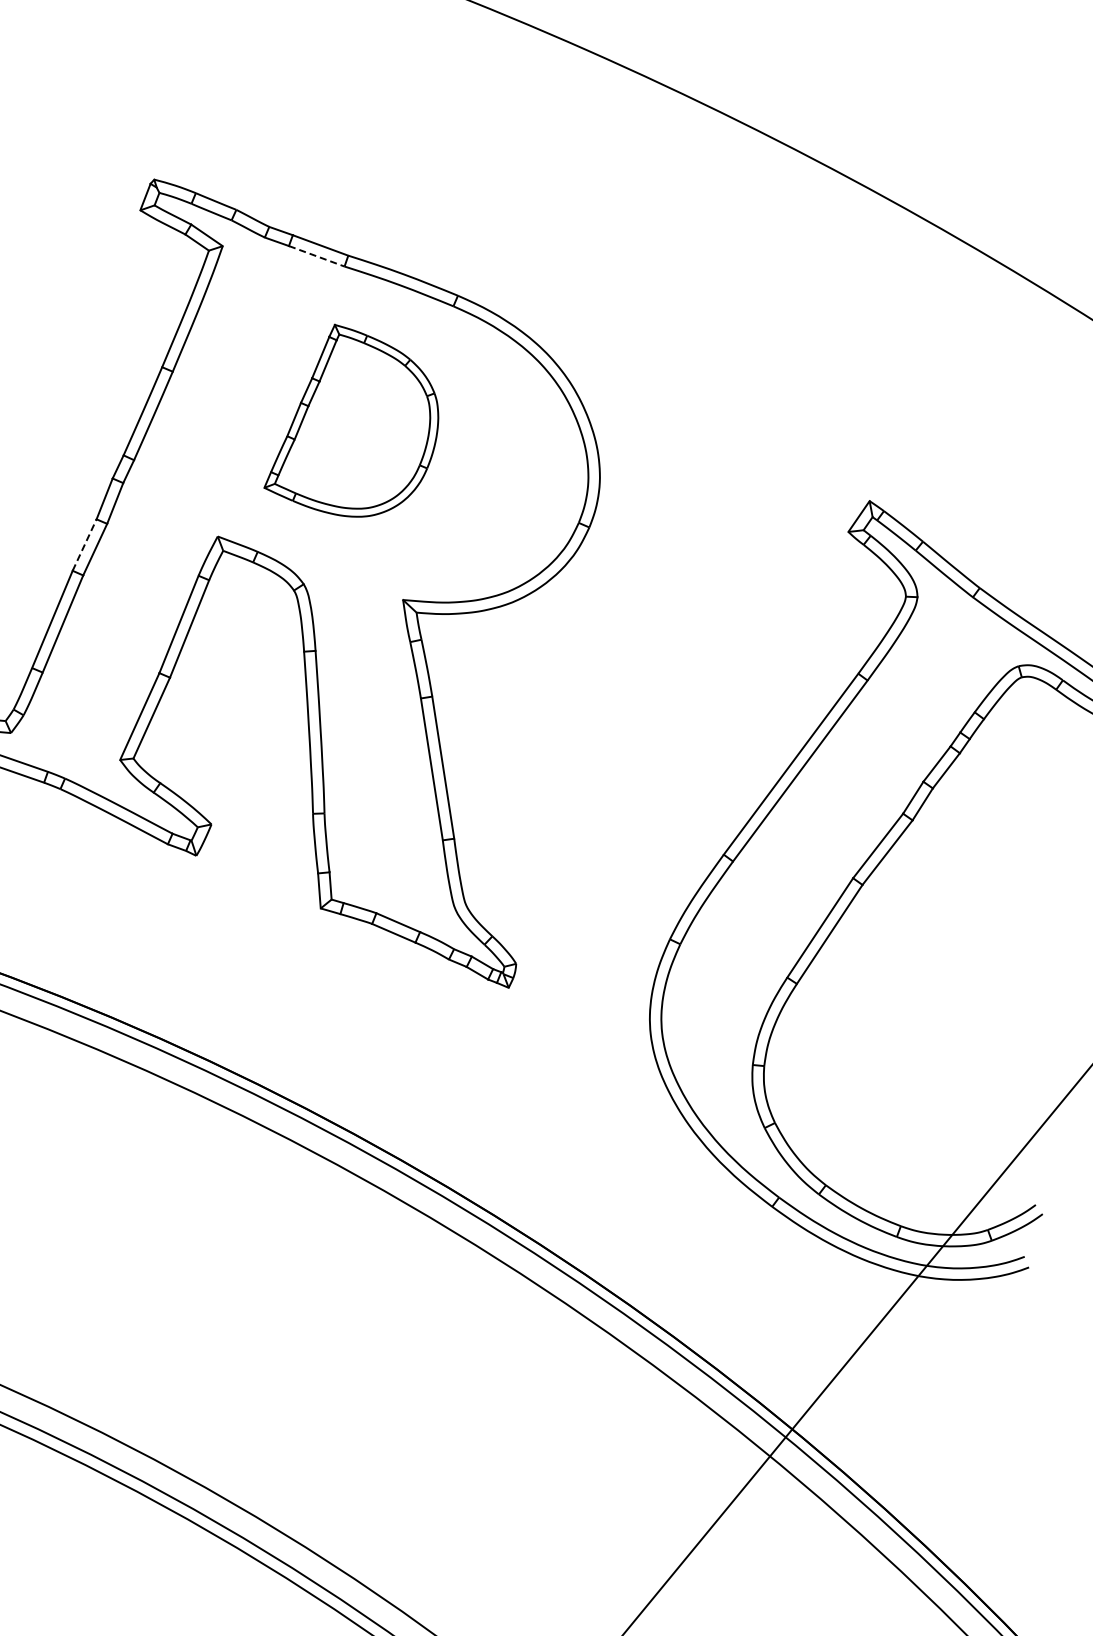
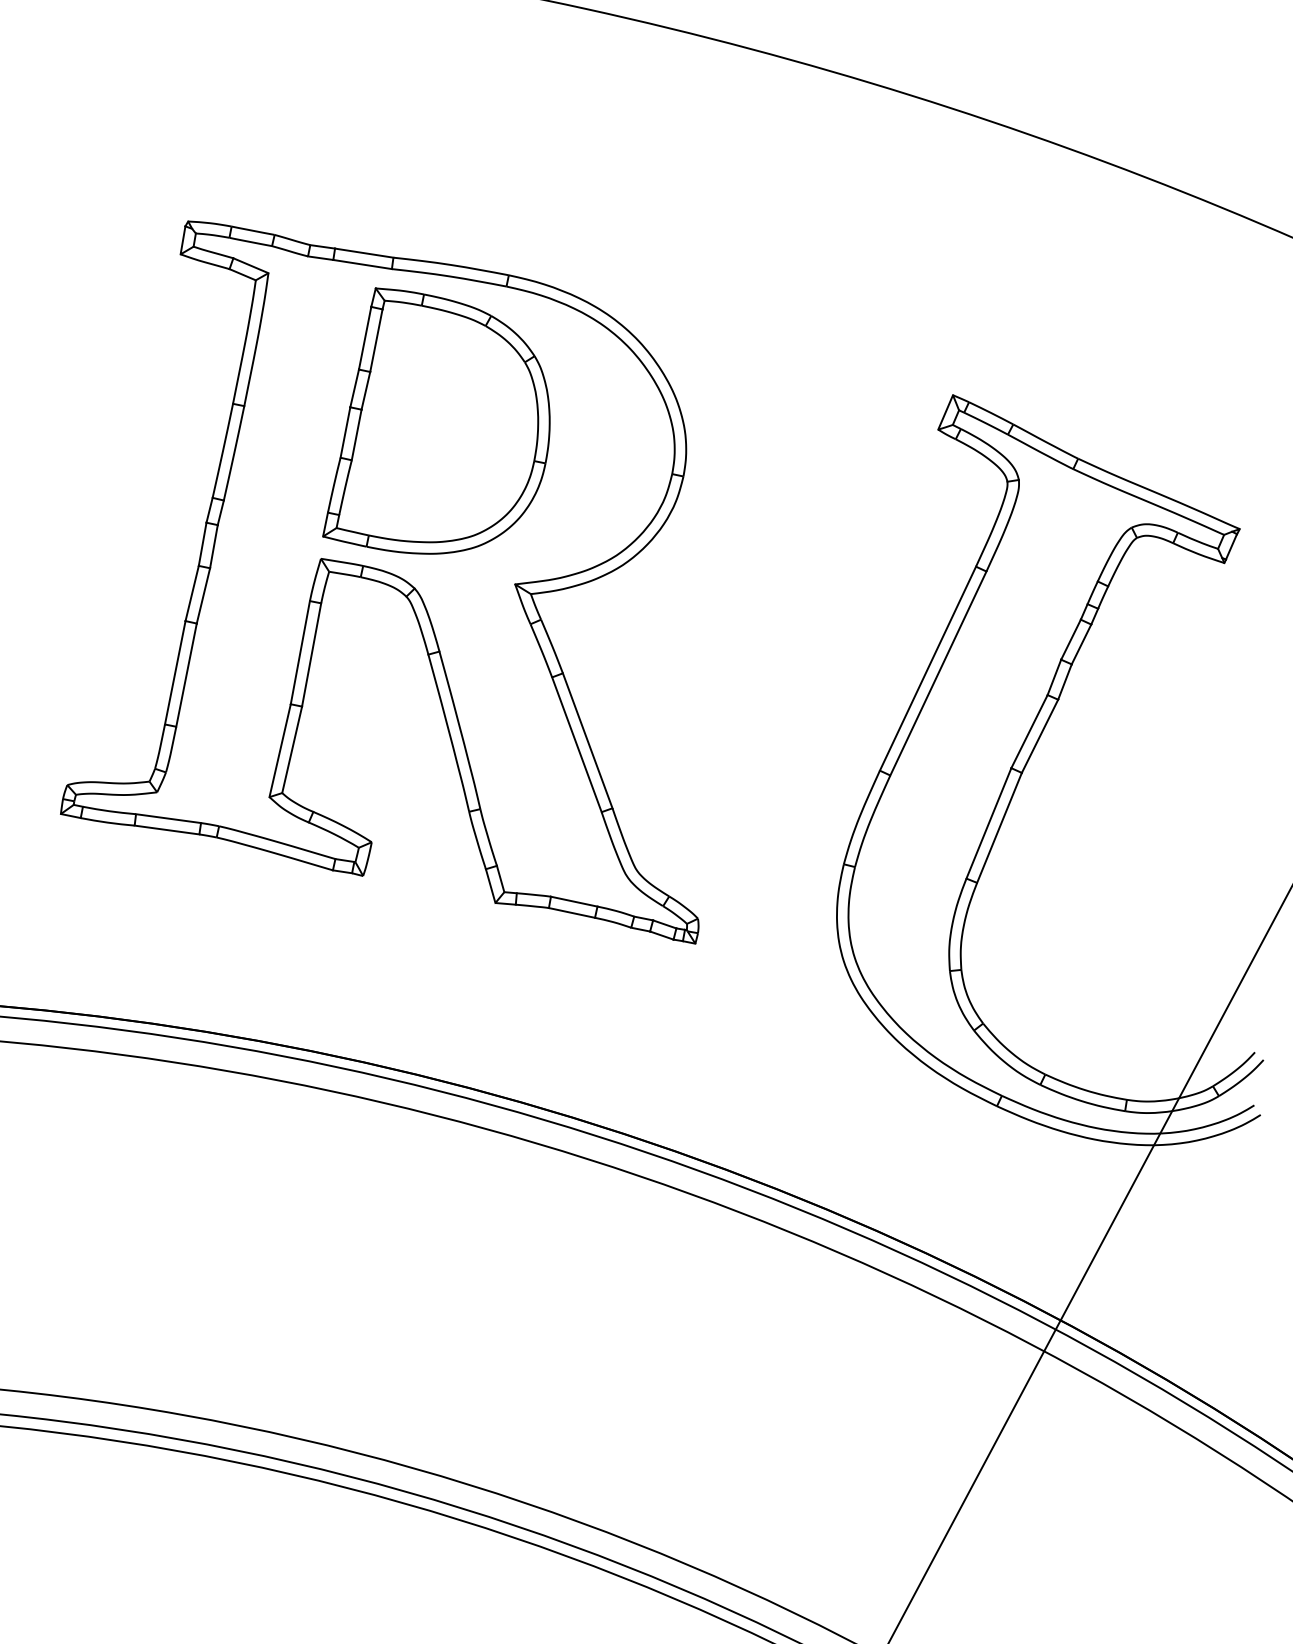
line: (316, 256) -> (362, 264), dashed -> solid
part: (358, 423) -> (436, 420), size x1.43
line: (84, 545) -> (192, 593), dashed -> solid

